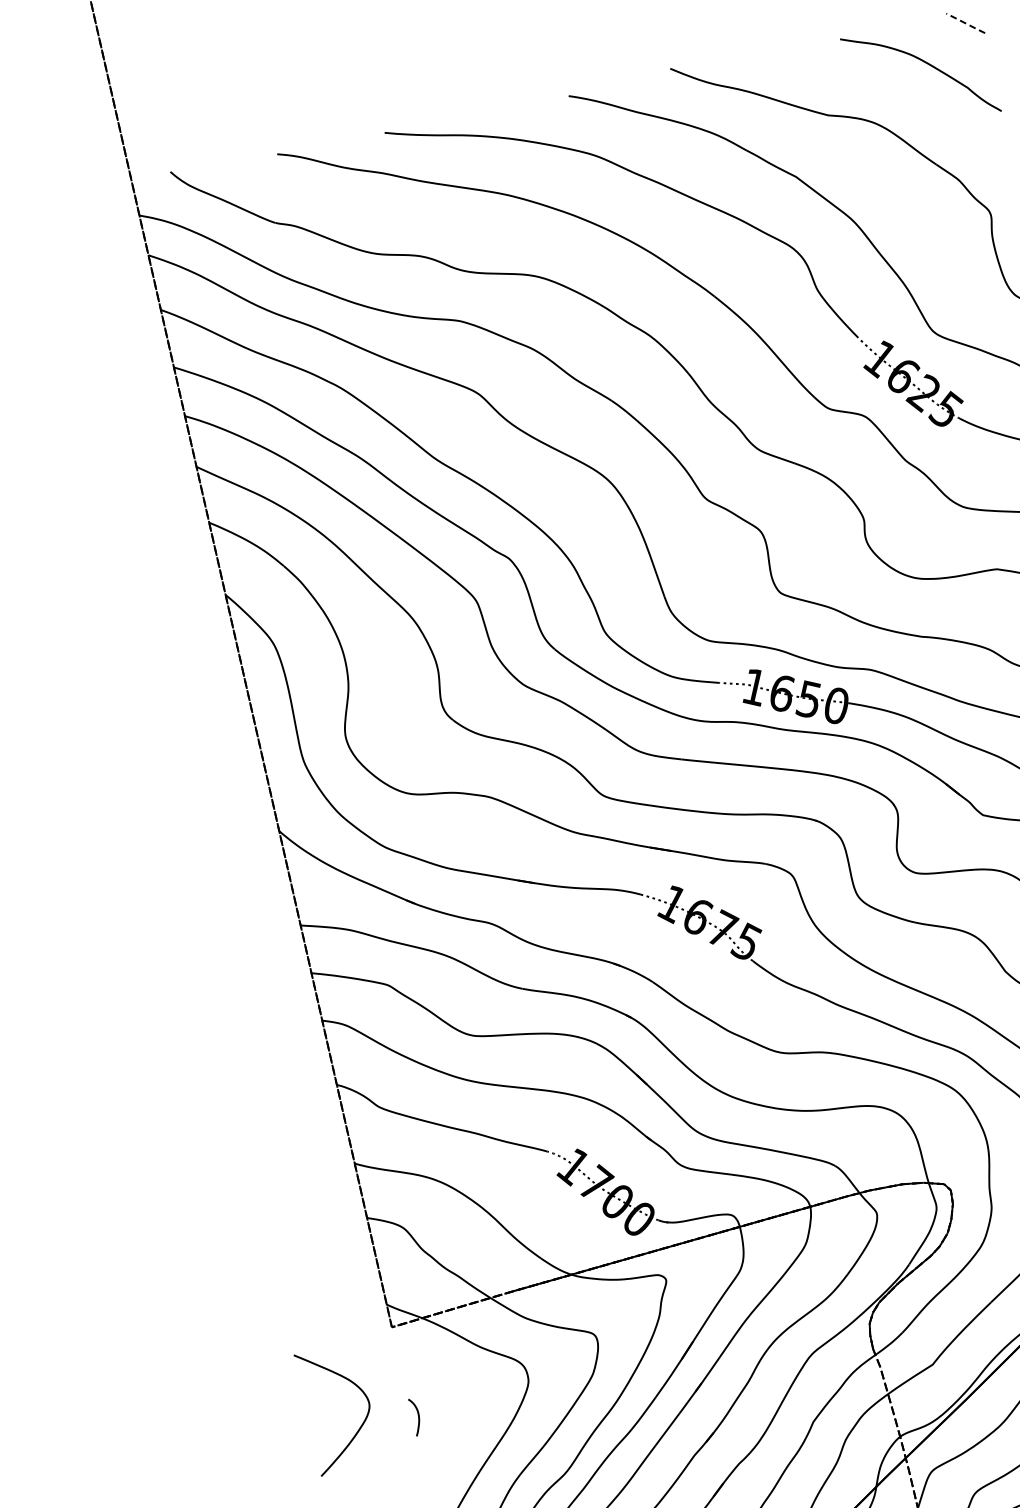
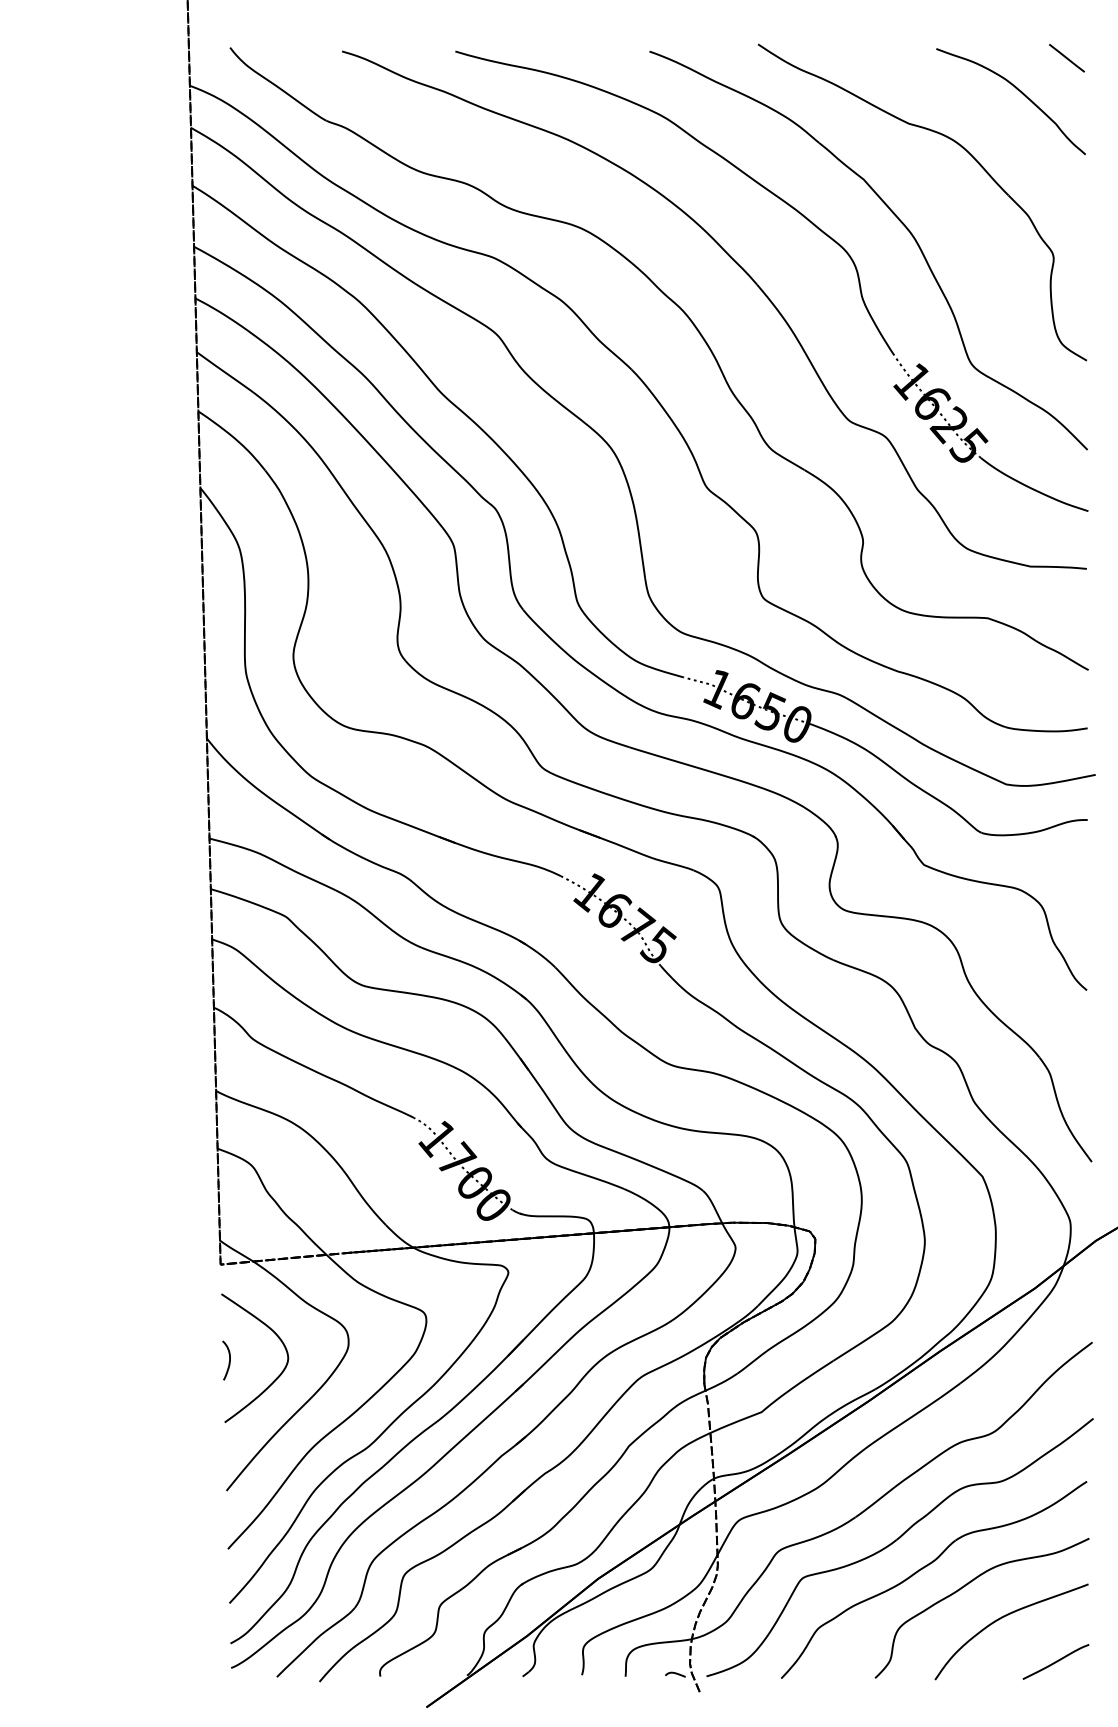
line: (965, 23) -> (1066, 58), dashed -> solid
curve: (361, 1425) -> (275, 1378), moved

